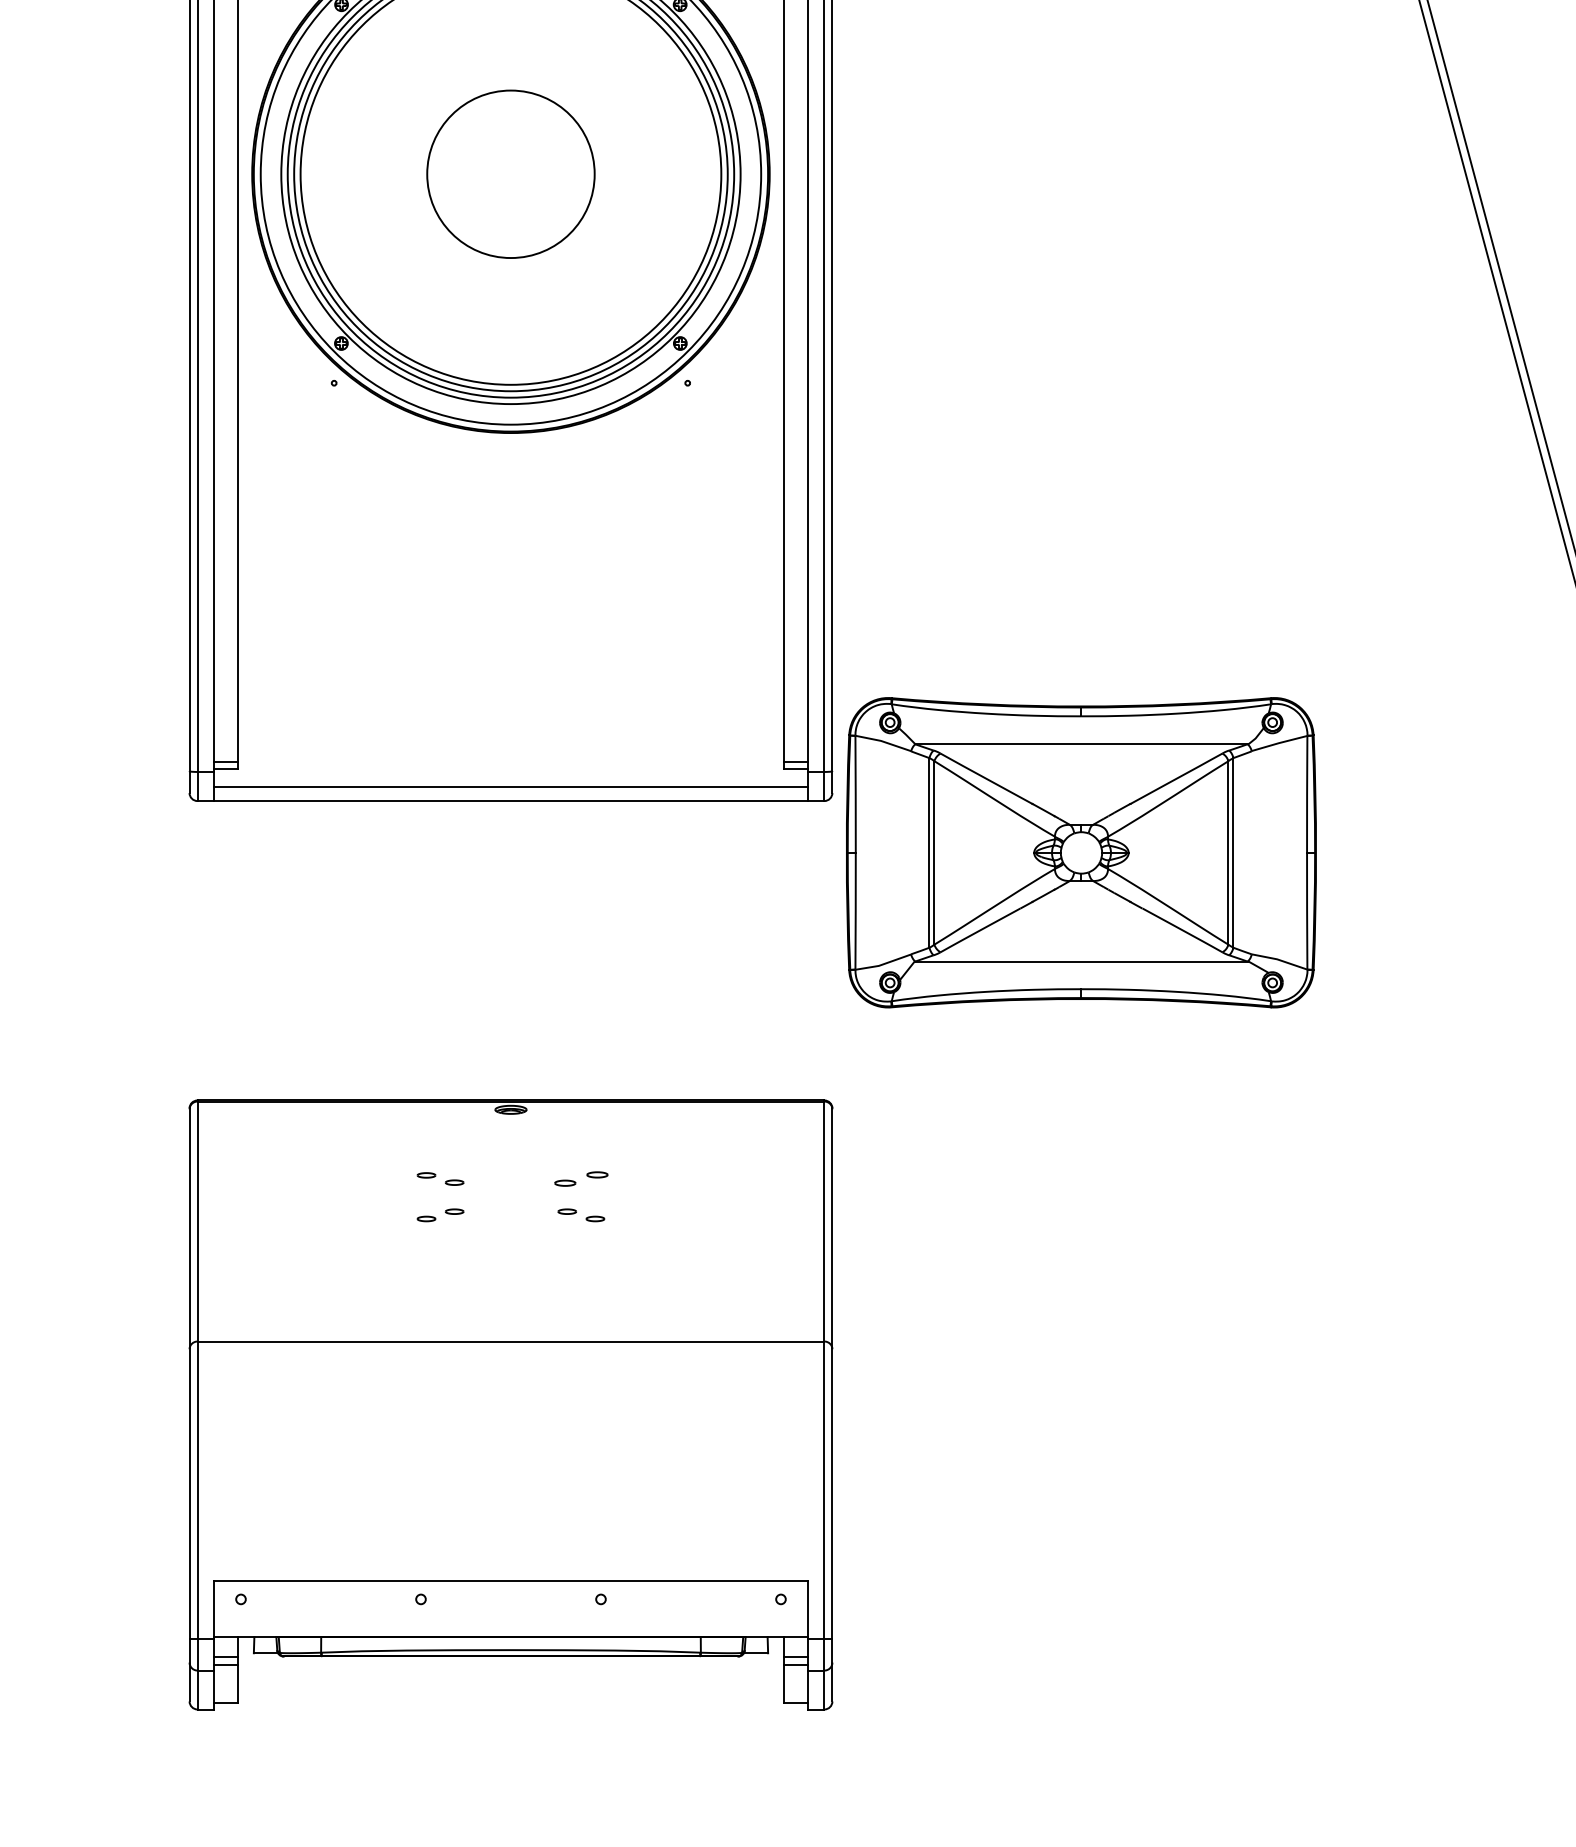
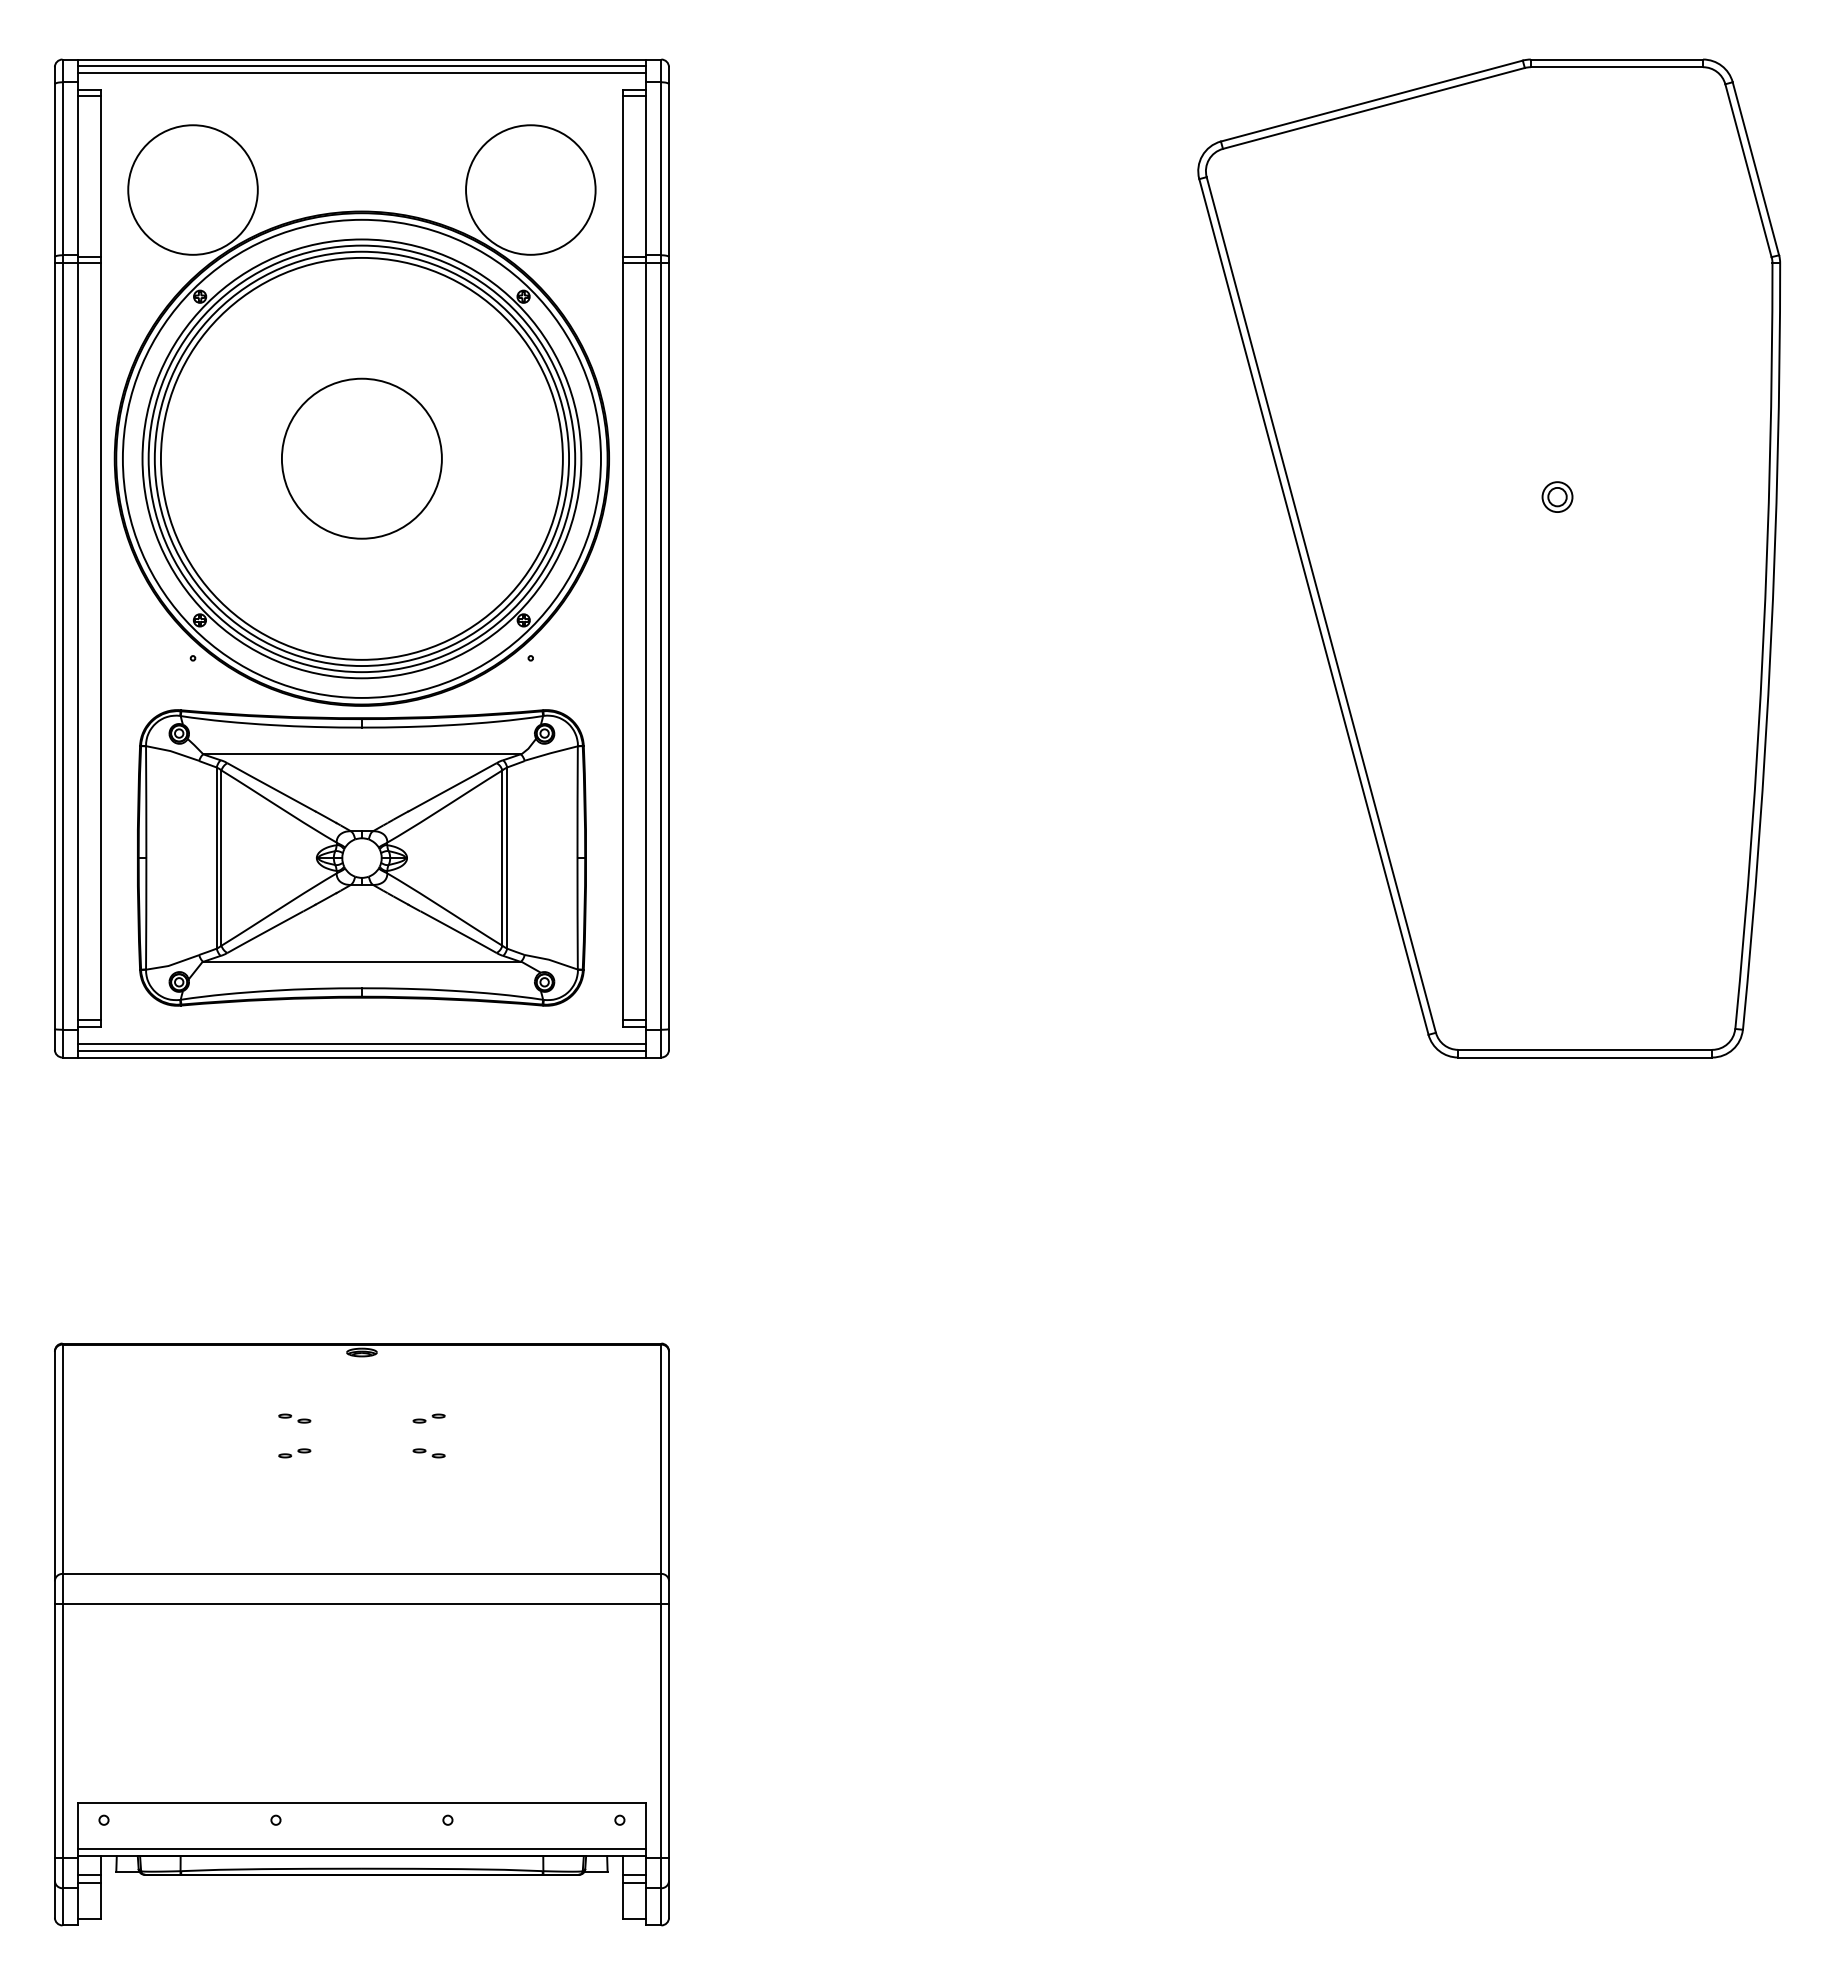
line: (510, 794) -> (361, 1051), added
part: (1080, 852) -> (361, 857), moved
part: (440, 1178) -> (294, 1418), size x0.71
part: (580, 1178) -> (428, 1418), size x0.62
part: (440, 1215) -> (294, 1453), size x0.71
part: (580, 1215) -> (428, 1453), size x0.71
line: (510, 1372) -> (361, 1603), added
line: (510, 1628) -> (361, 1848), added

